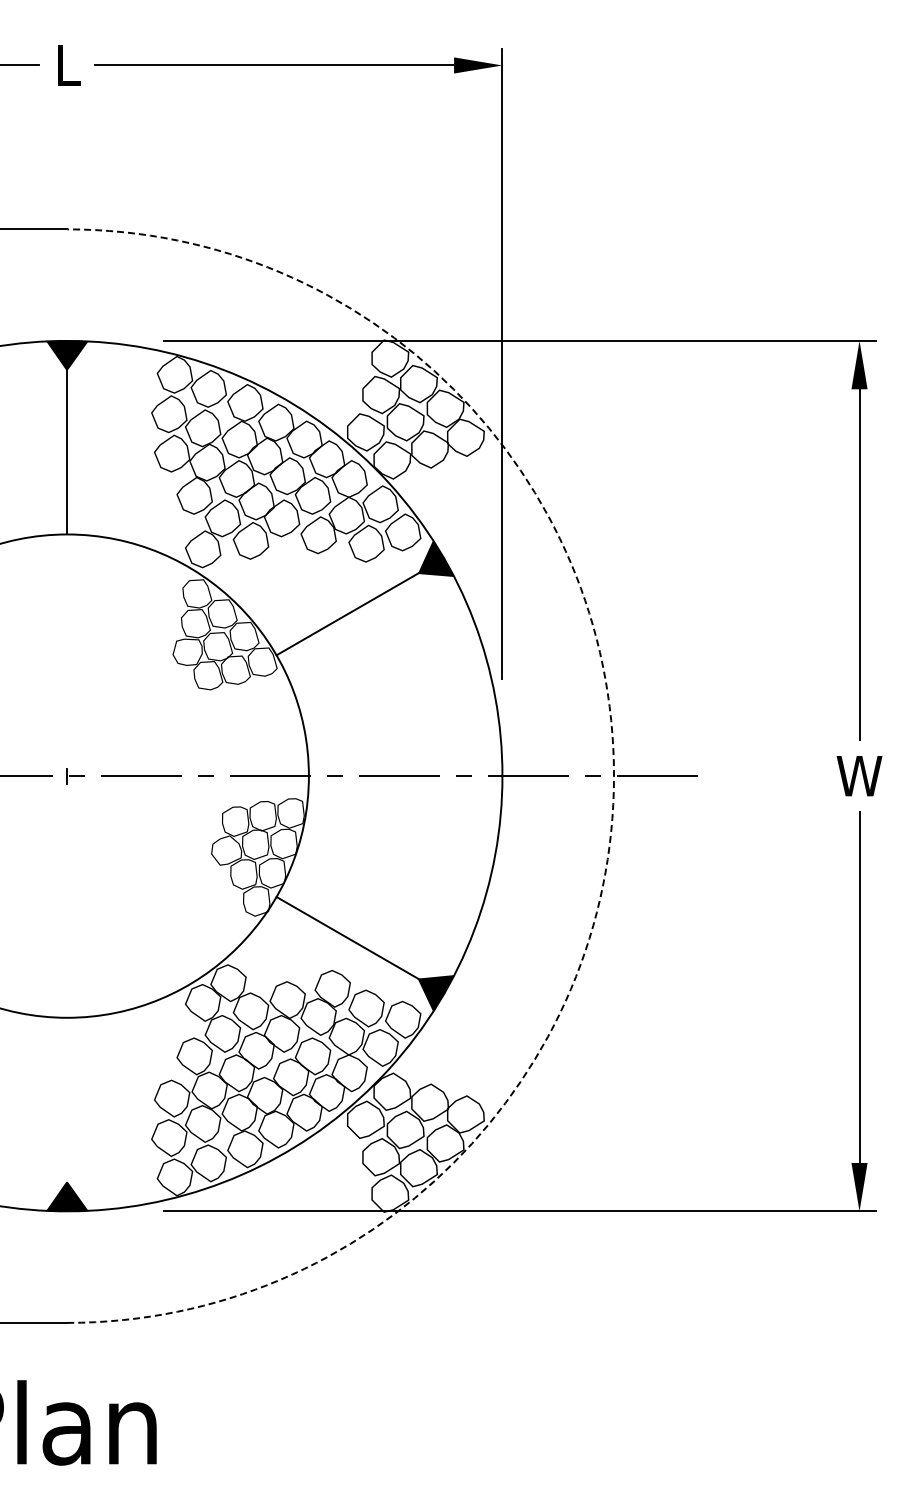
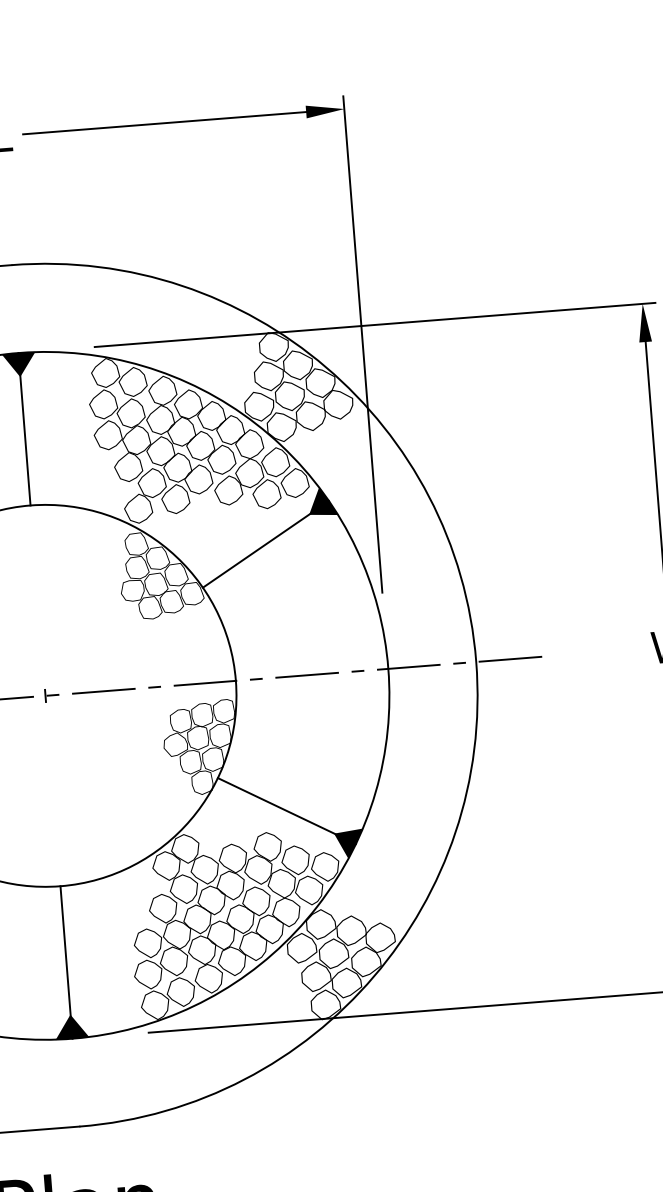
arc: (614, 776) -> (476, 662), dashed -> solid
line: (67, 1114) -> (66, 962), added

